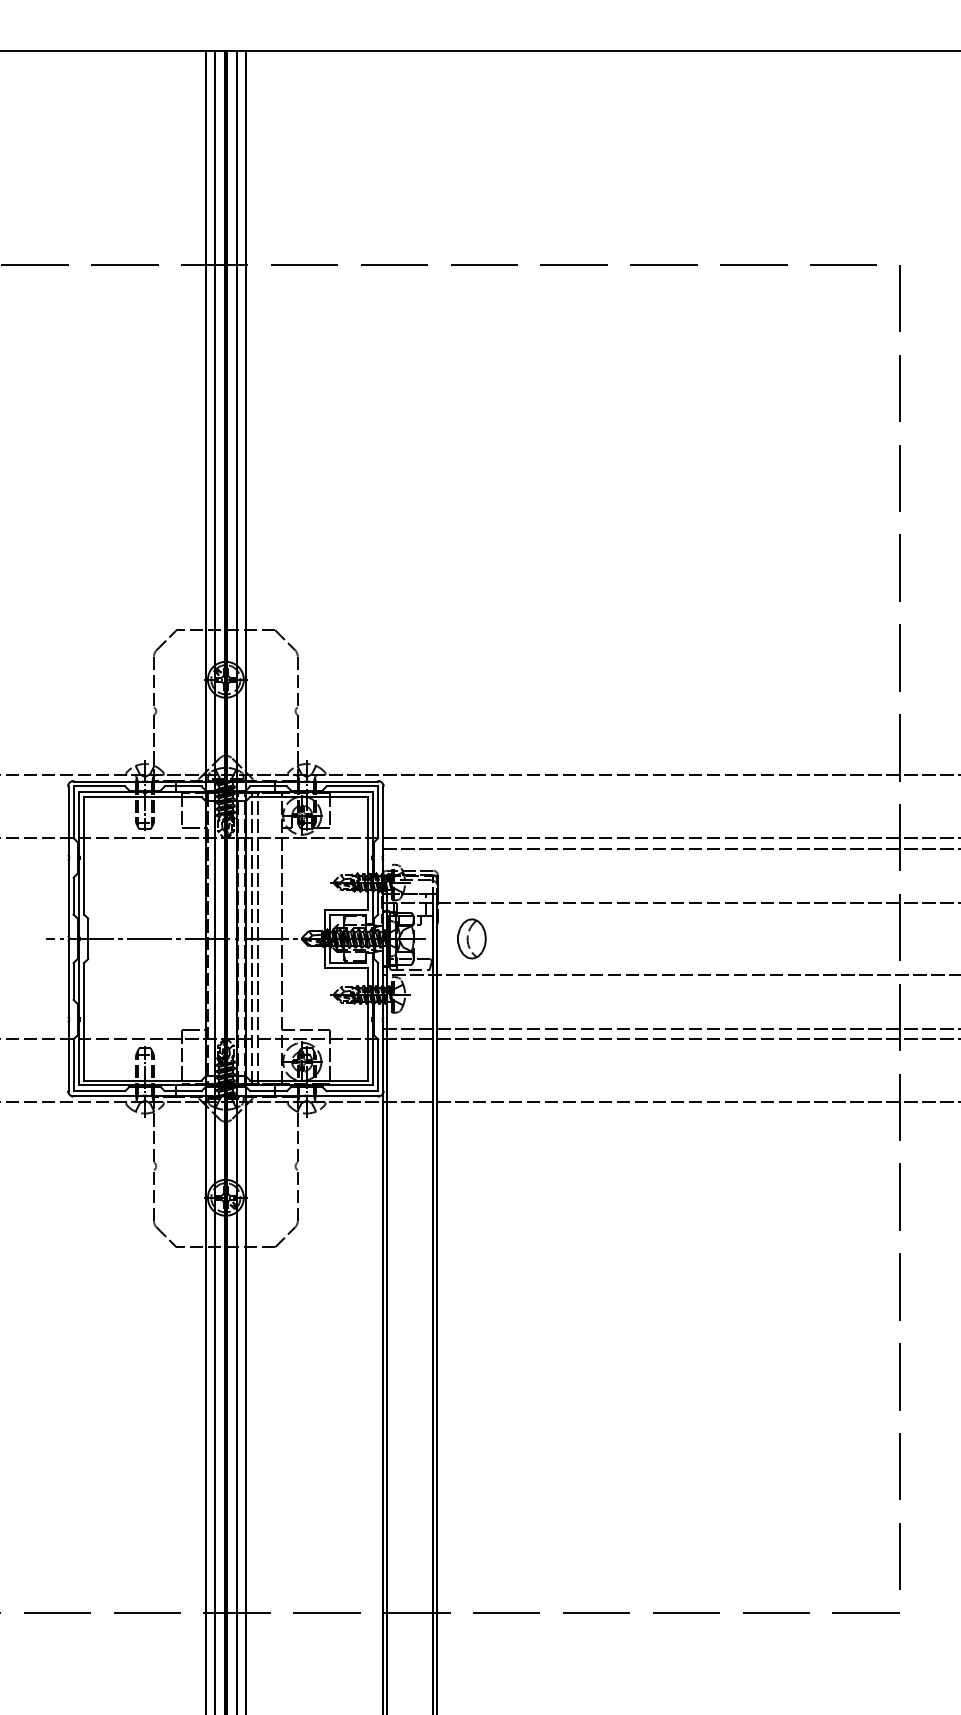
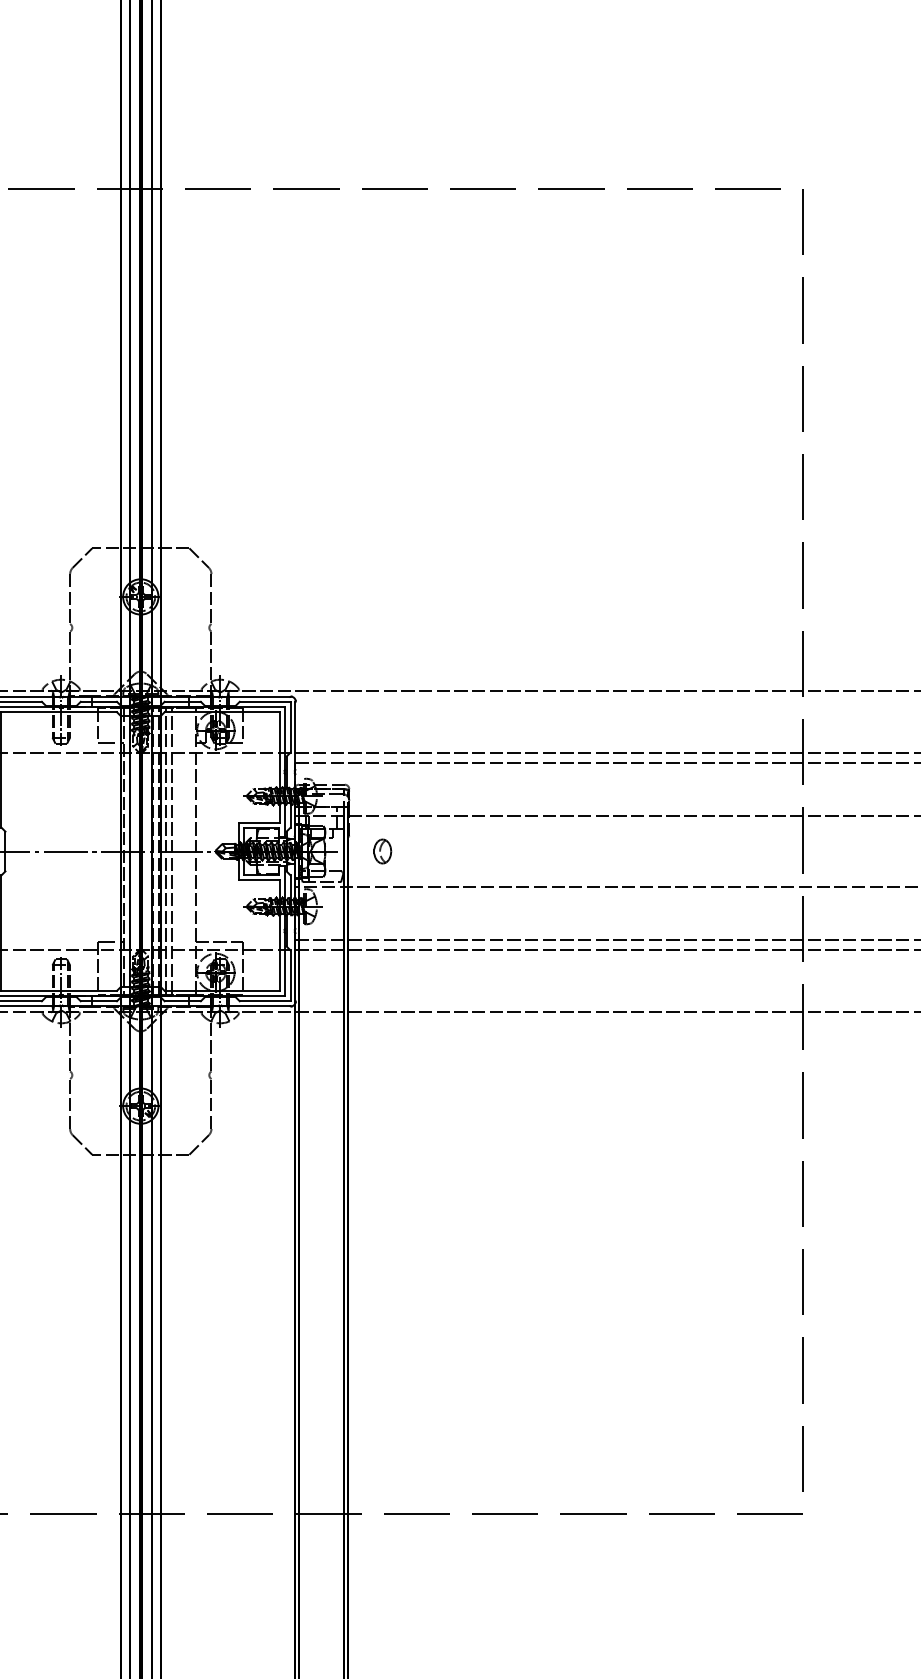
part: (471, 938) -> (382, 851), size x0.62

